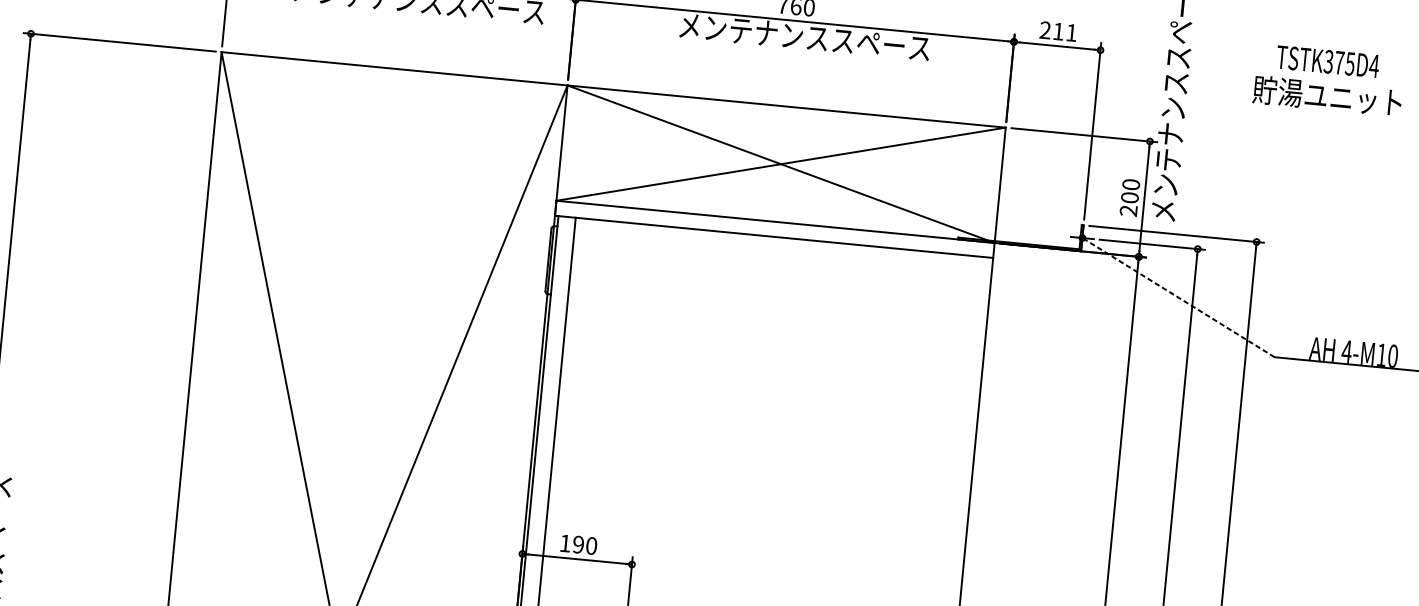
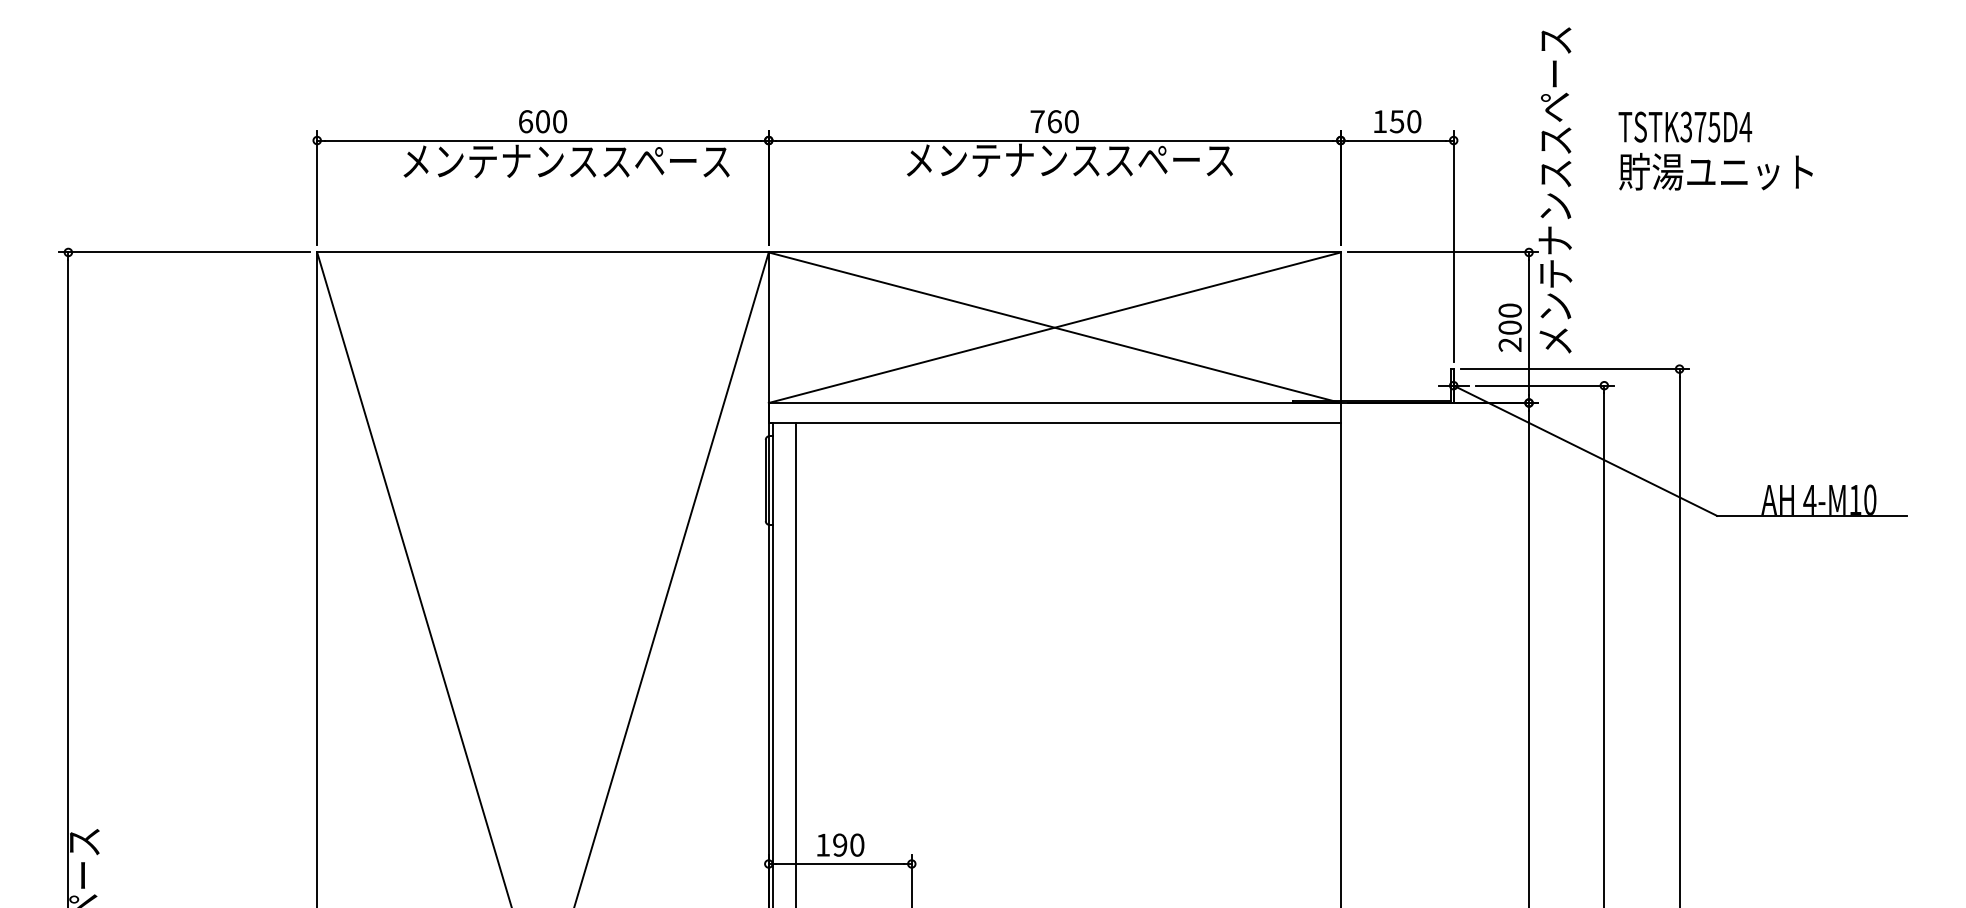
text: (1058, 31) -> (1397, 121), 211 -> 150
text: (1328, 61) -> (1685, 126), moved
text: (1327, 95) -> (1715, 171), moved
line: (1178, 297) -> (1585, 450), dashed -> solid

